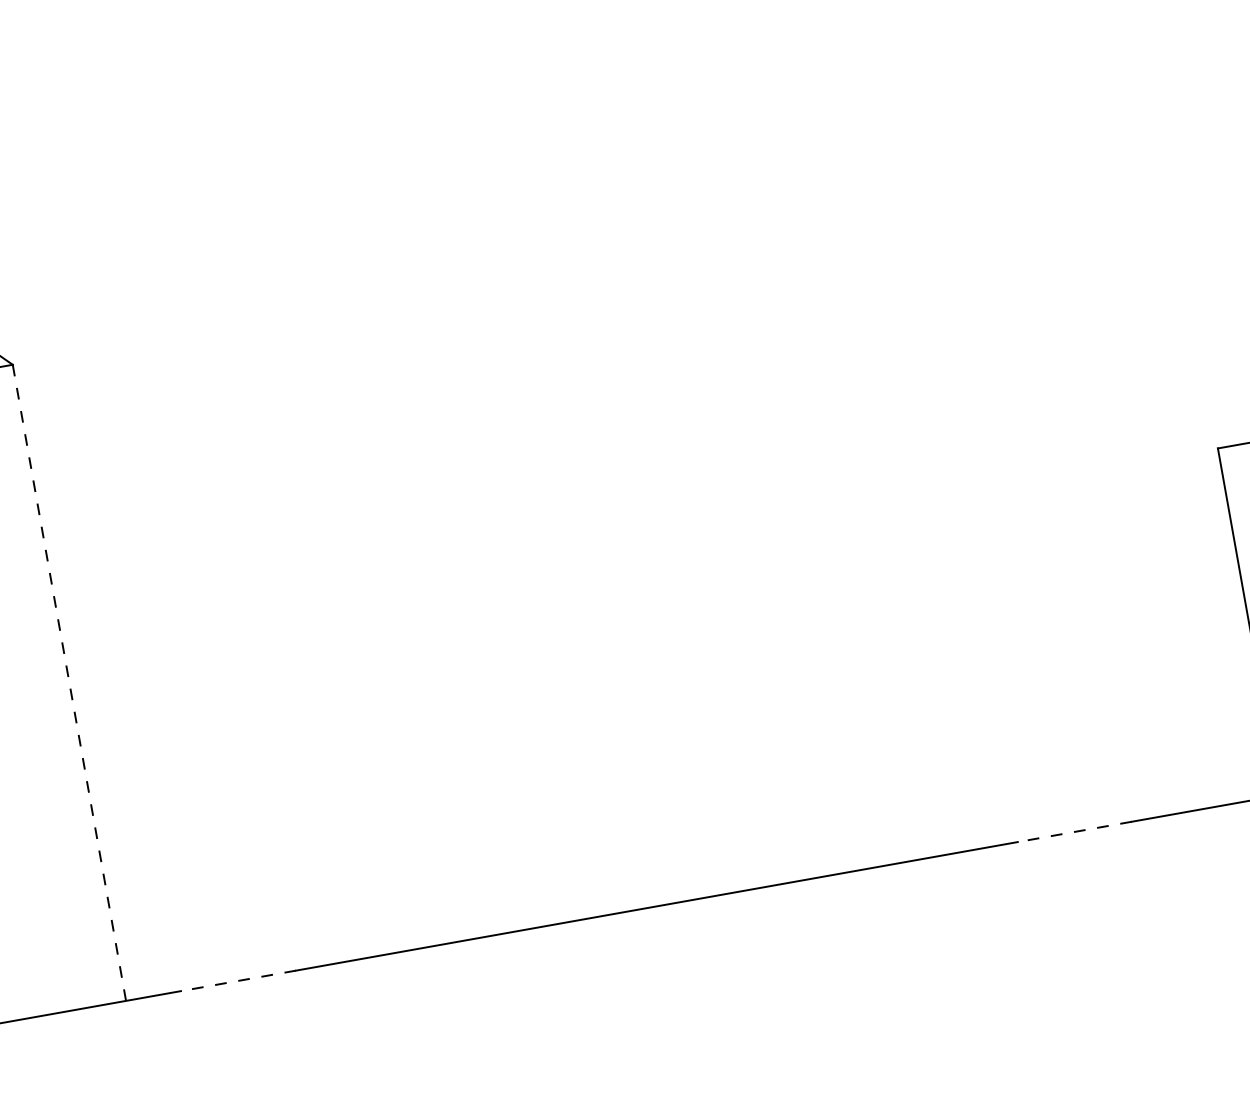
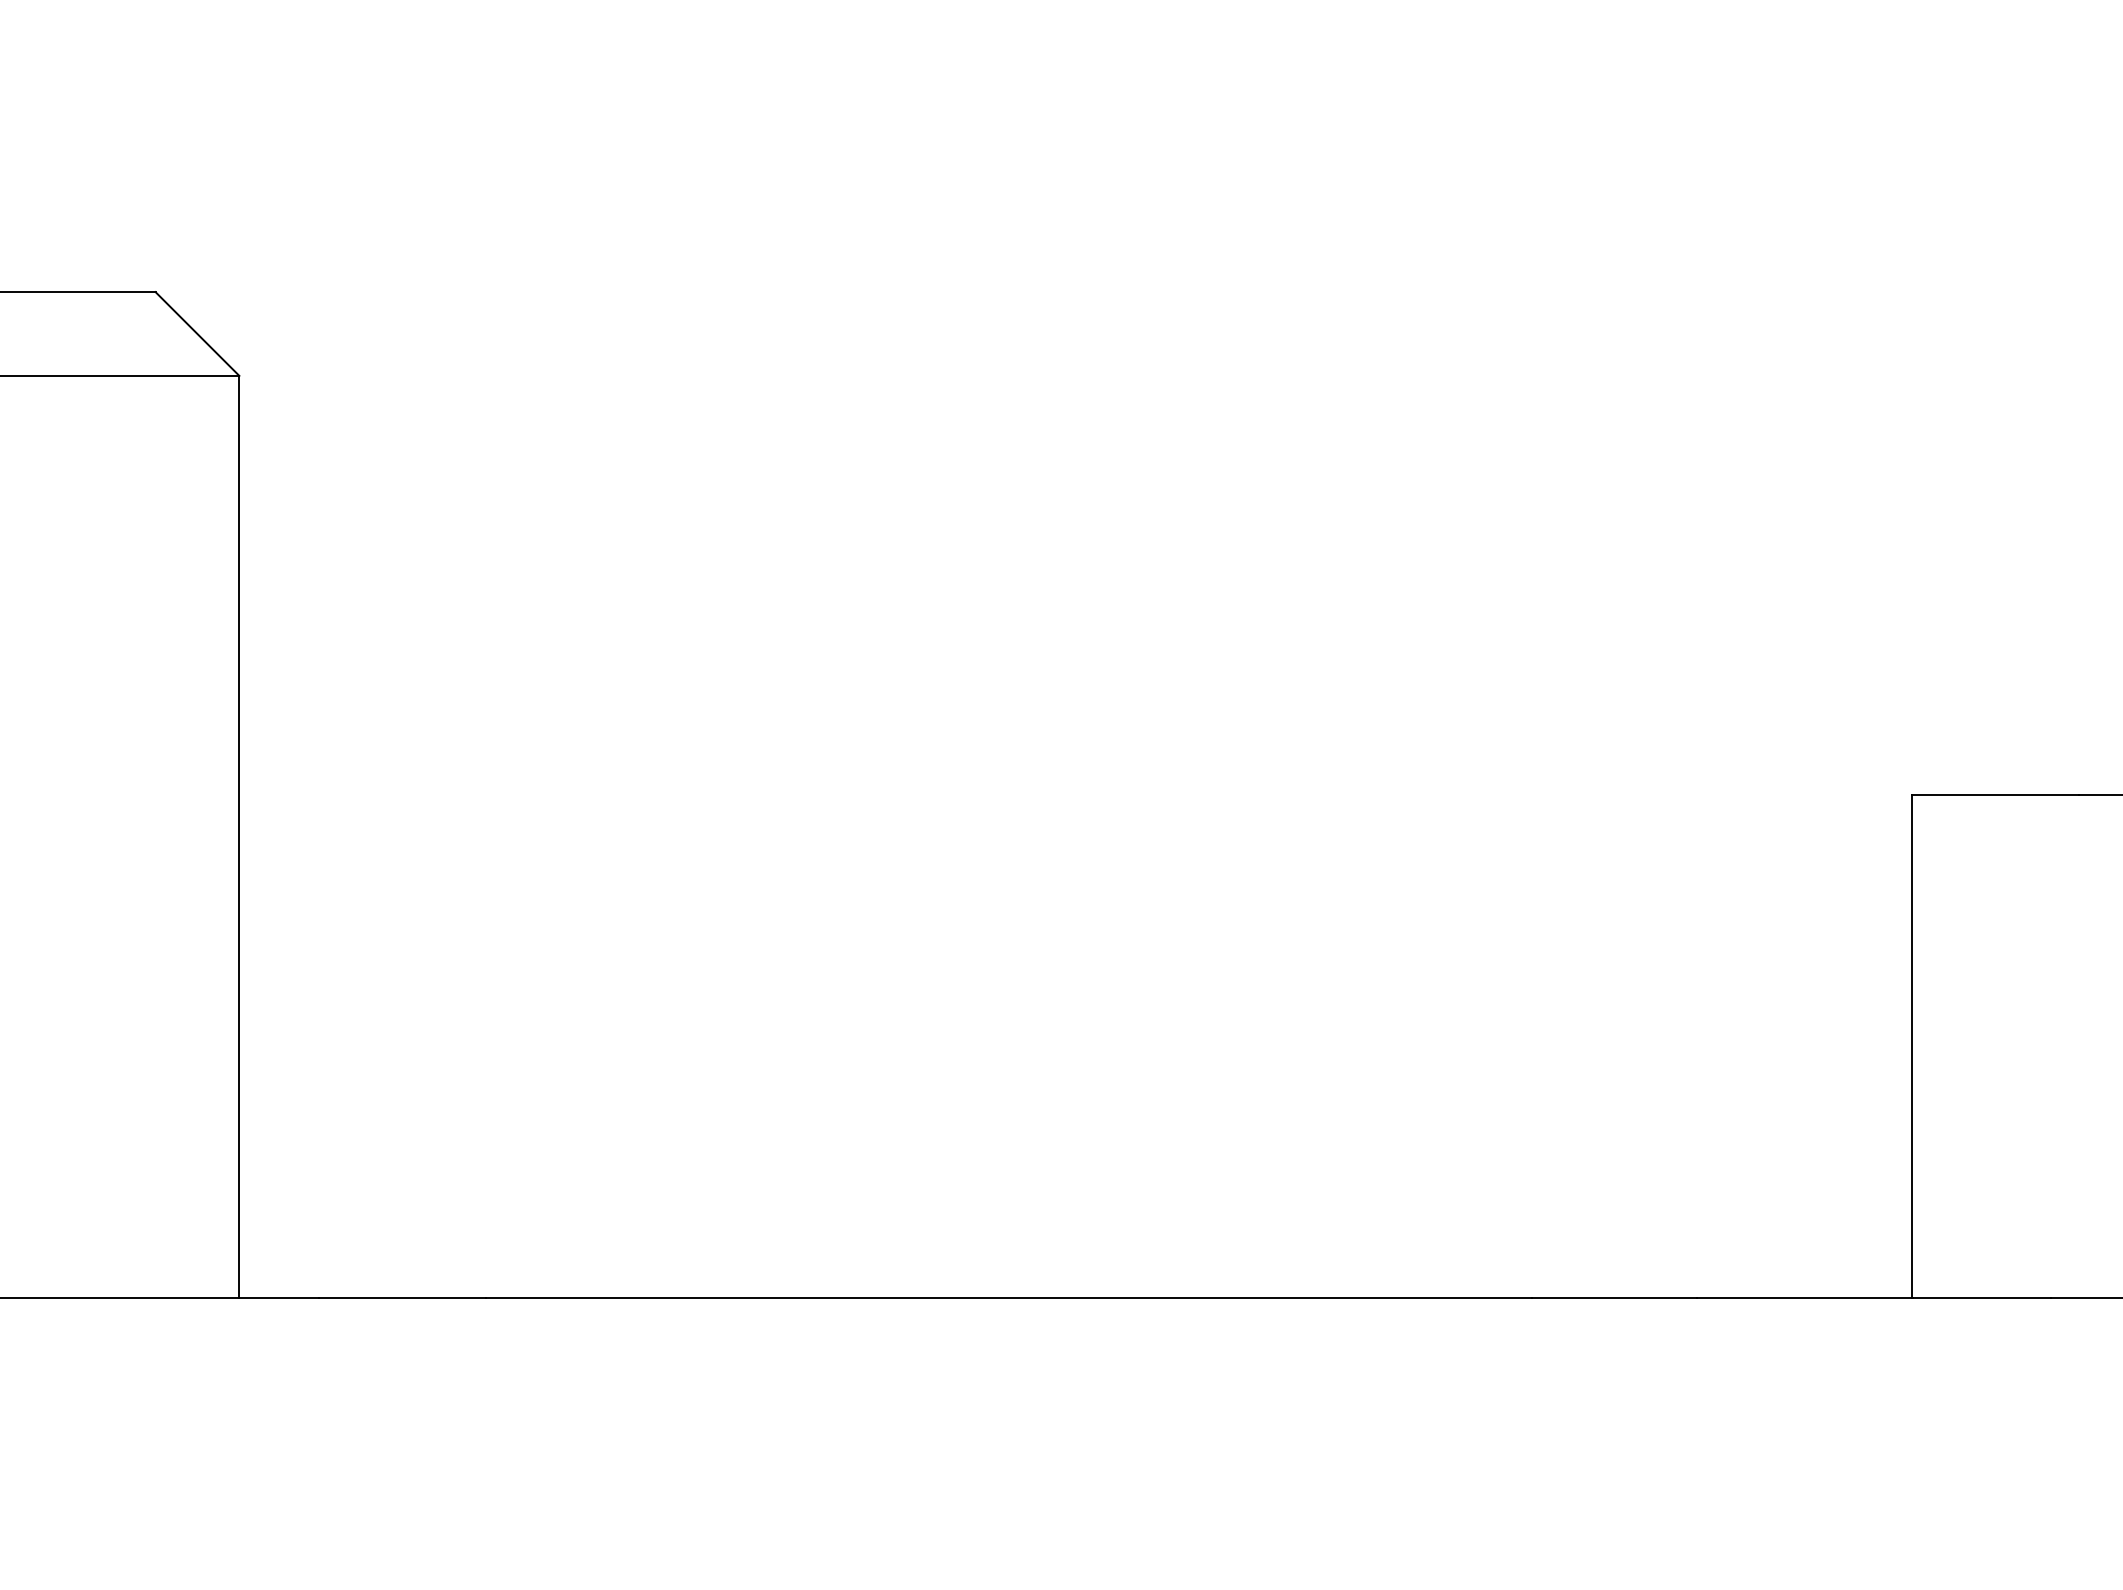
line: (69, 682) -> (239, 836), dashed -> solid
line: (1074, 831) -> (1614, 1297), dashed -> solid
line: (237, 980) -> (401, 1297), dashed -> solid

